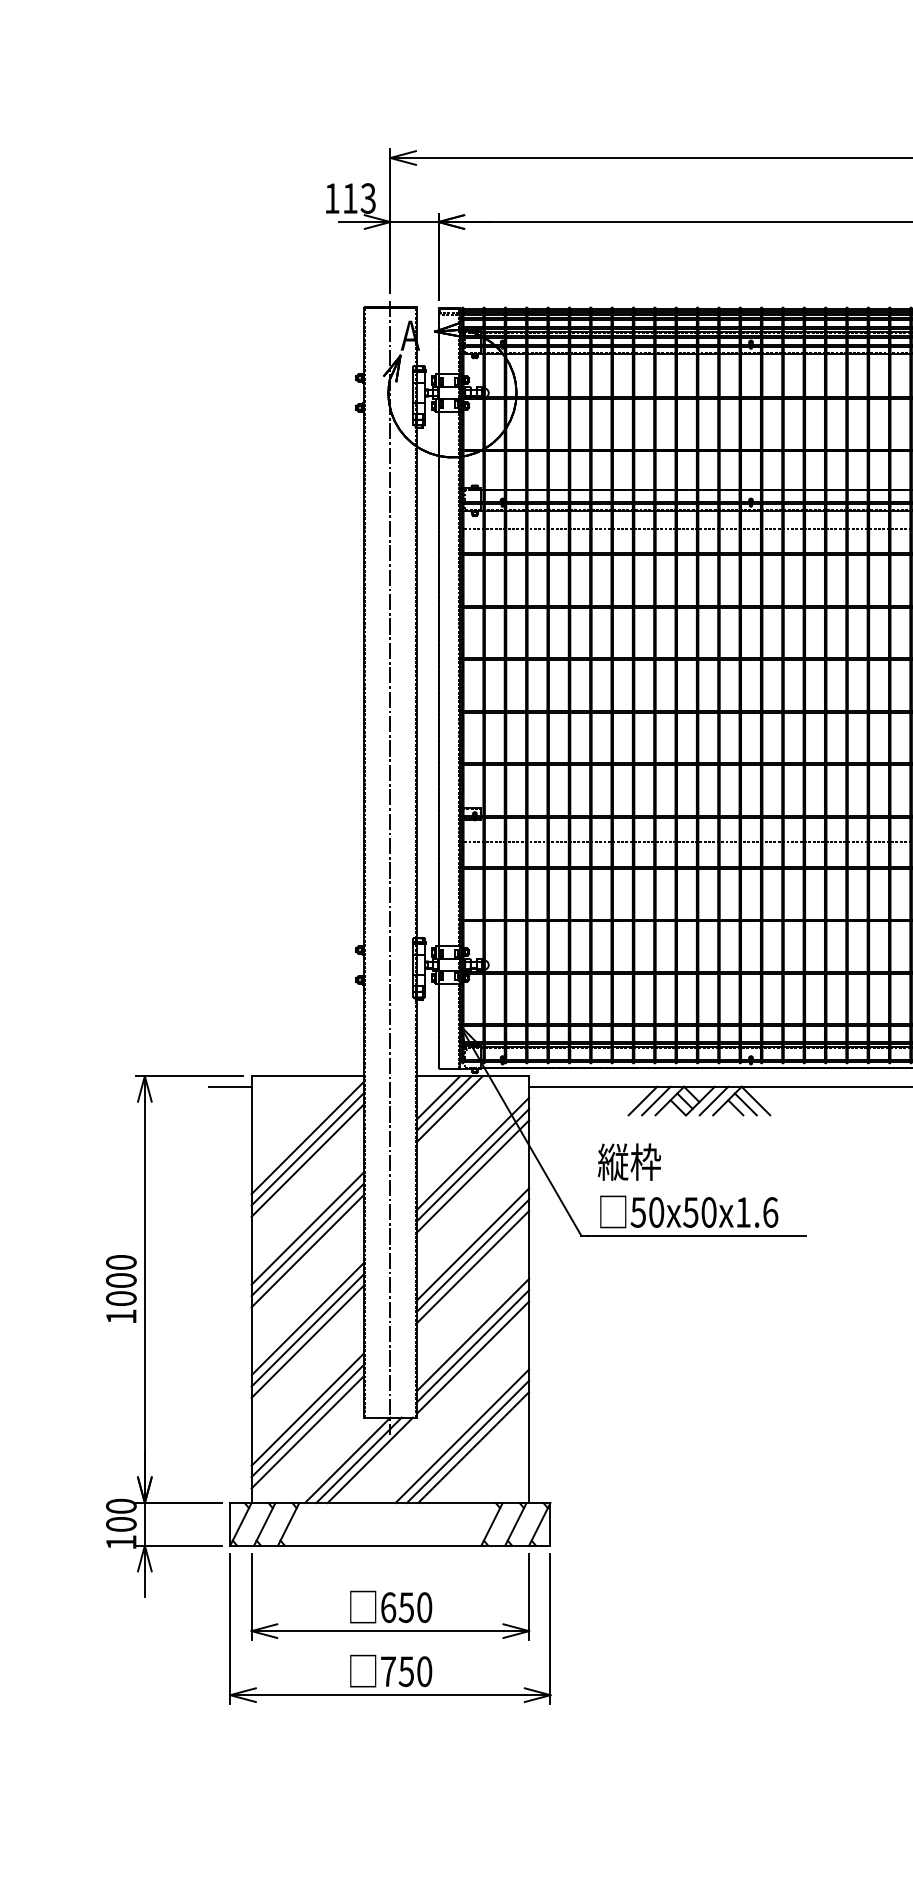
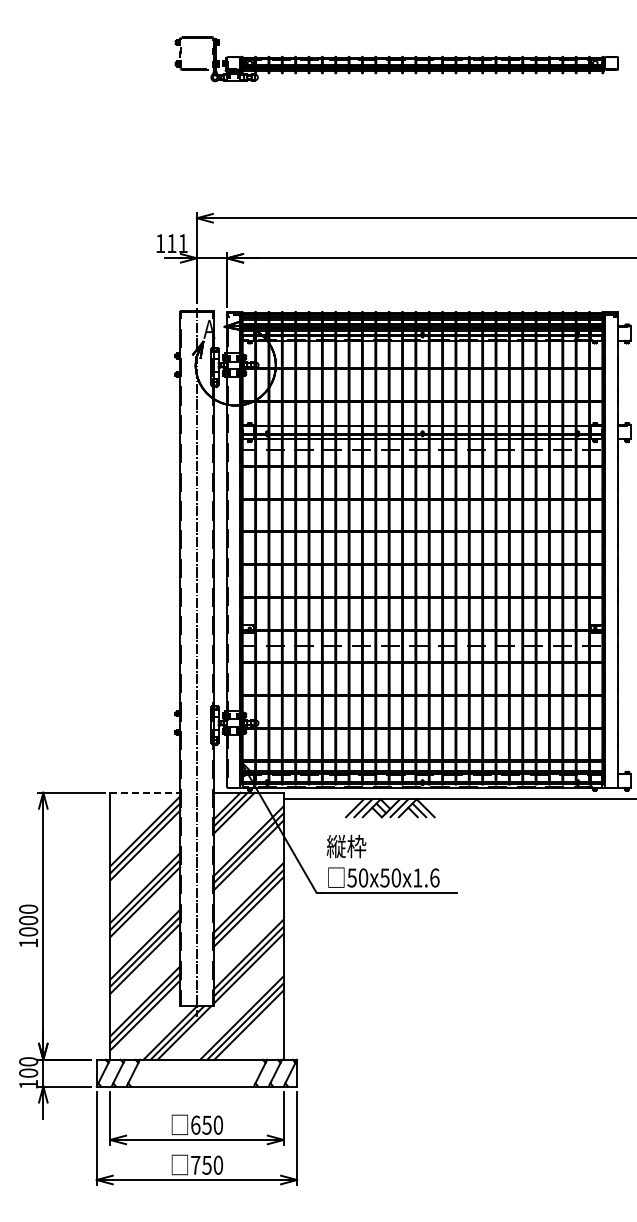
text: (367, 198) -> (182, 243), 113 -> 111
line: (308, 1075) -> (145, 792), solid -> dashed
line: (229, 1087) -> (96, 799), removed

